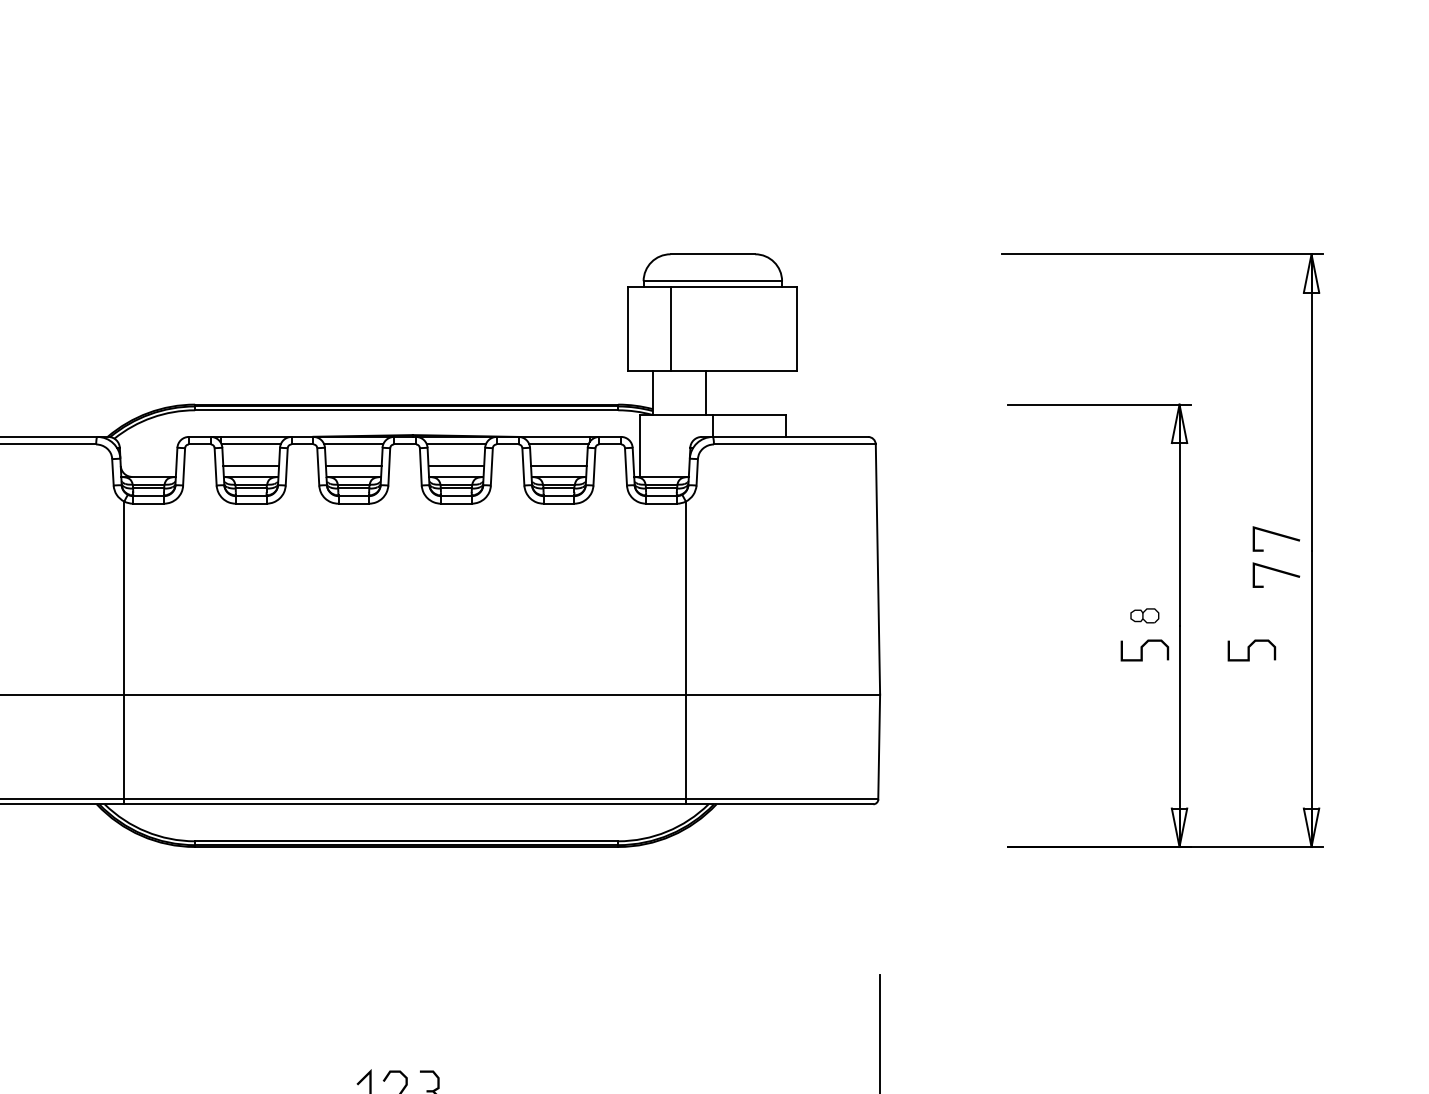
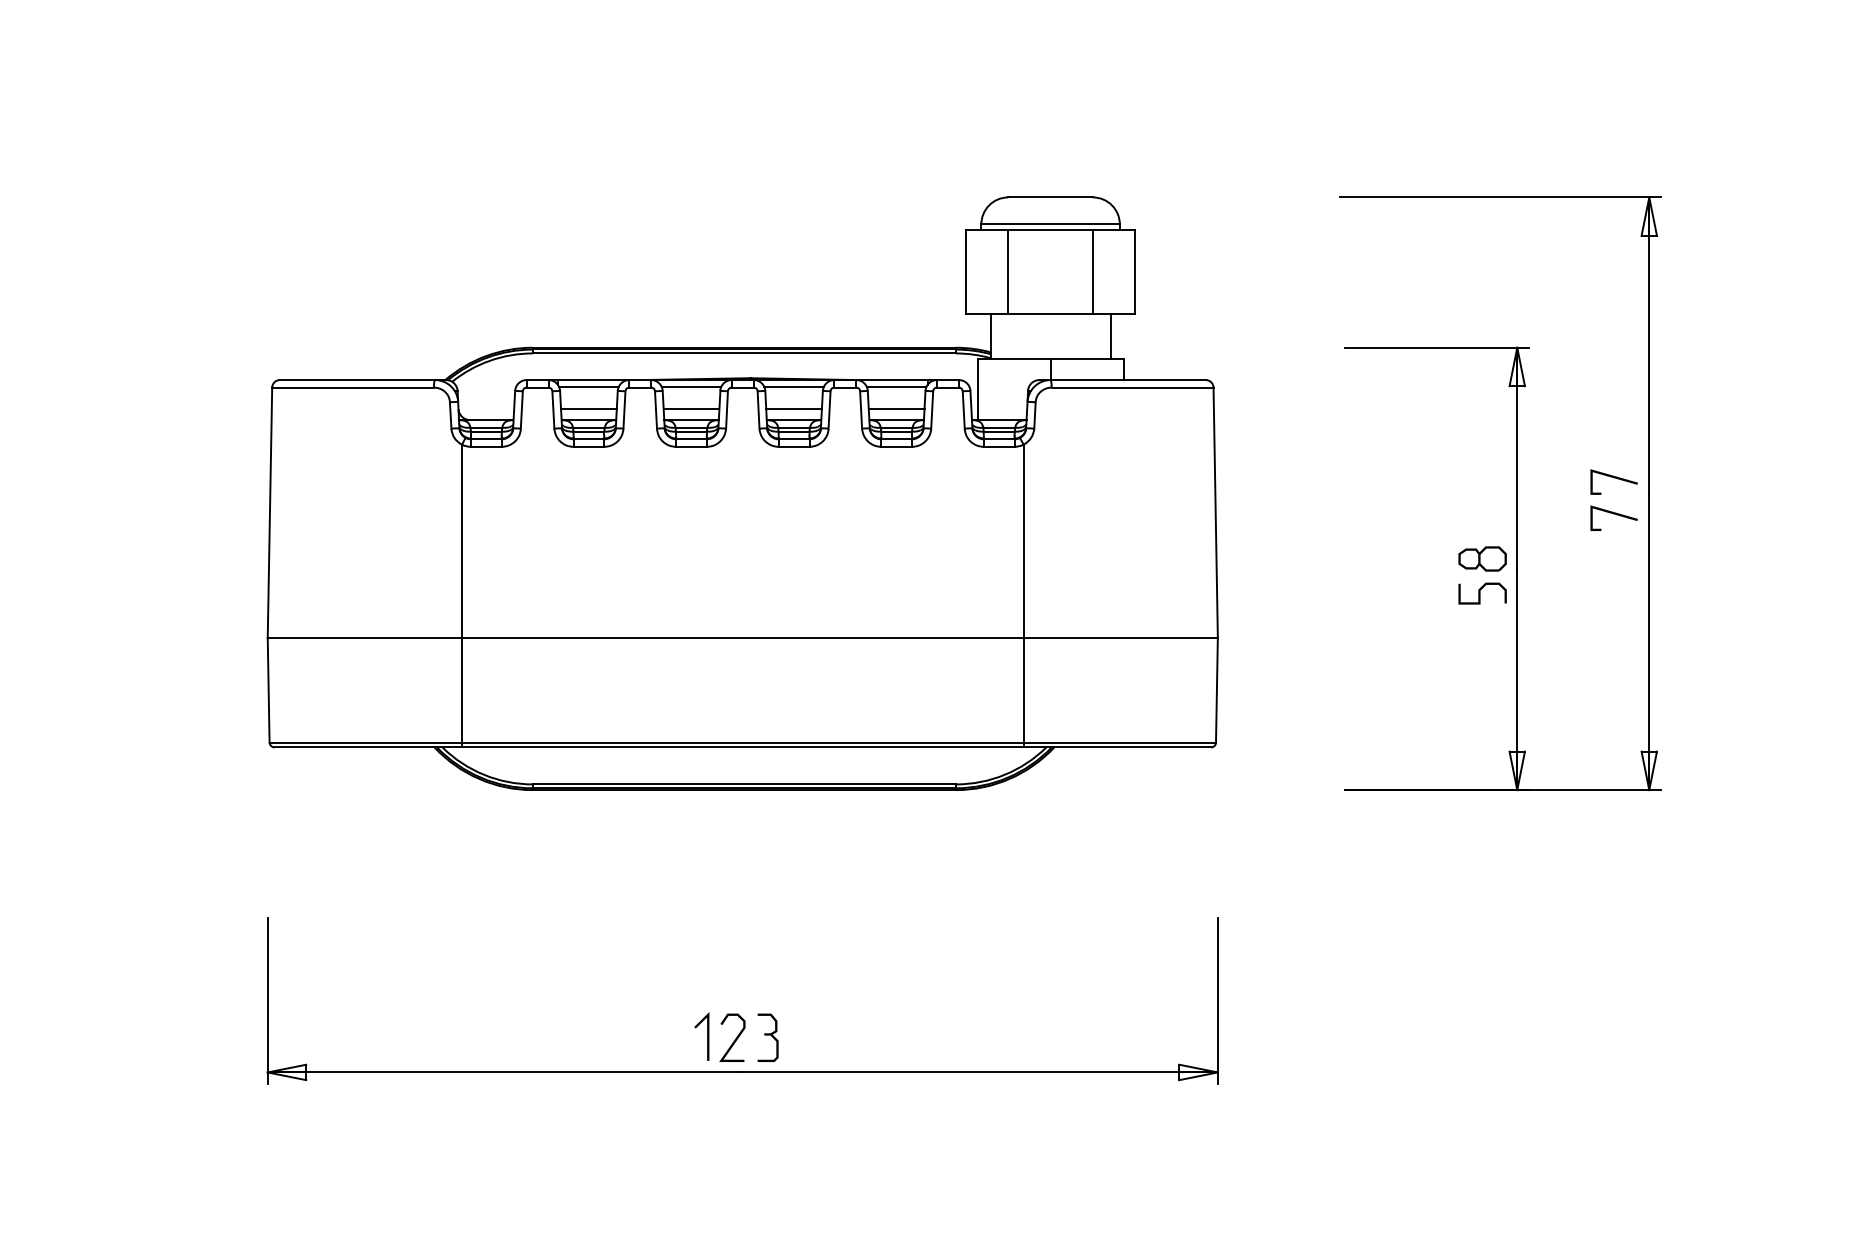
line: (754, 328) -> (1092, 271), added
line: (705, 393) -> (1110, 336), moved
part: (1144, 615) -> (1482, 558), size x1.67
curve: (1249, 650) -> (1587, 593), removed

